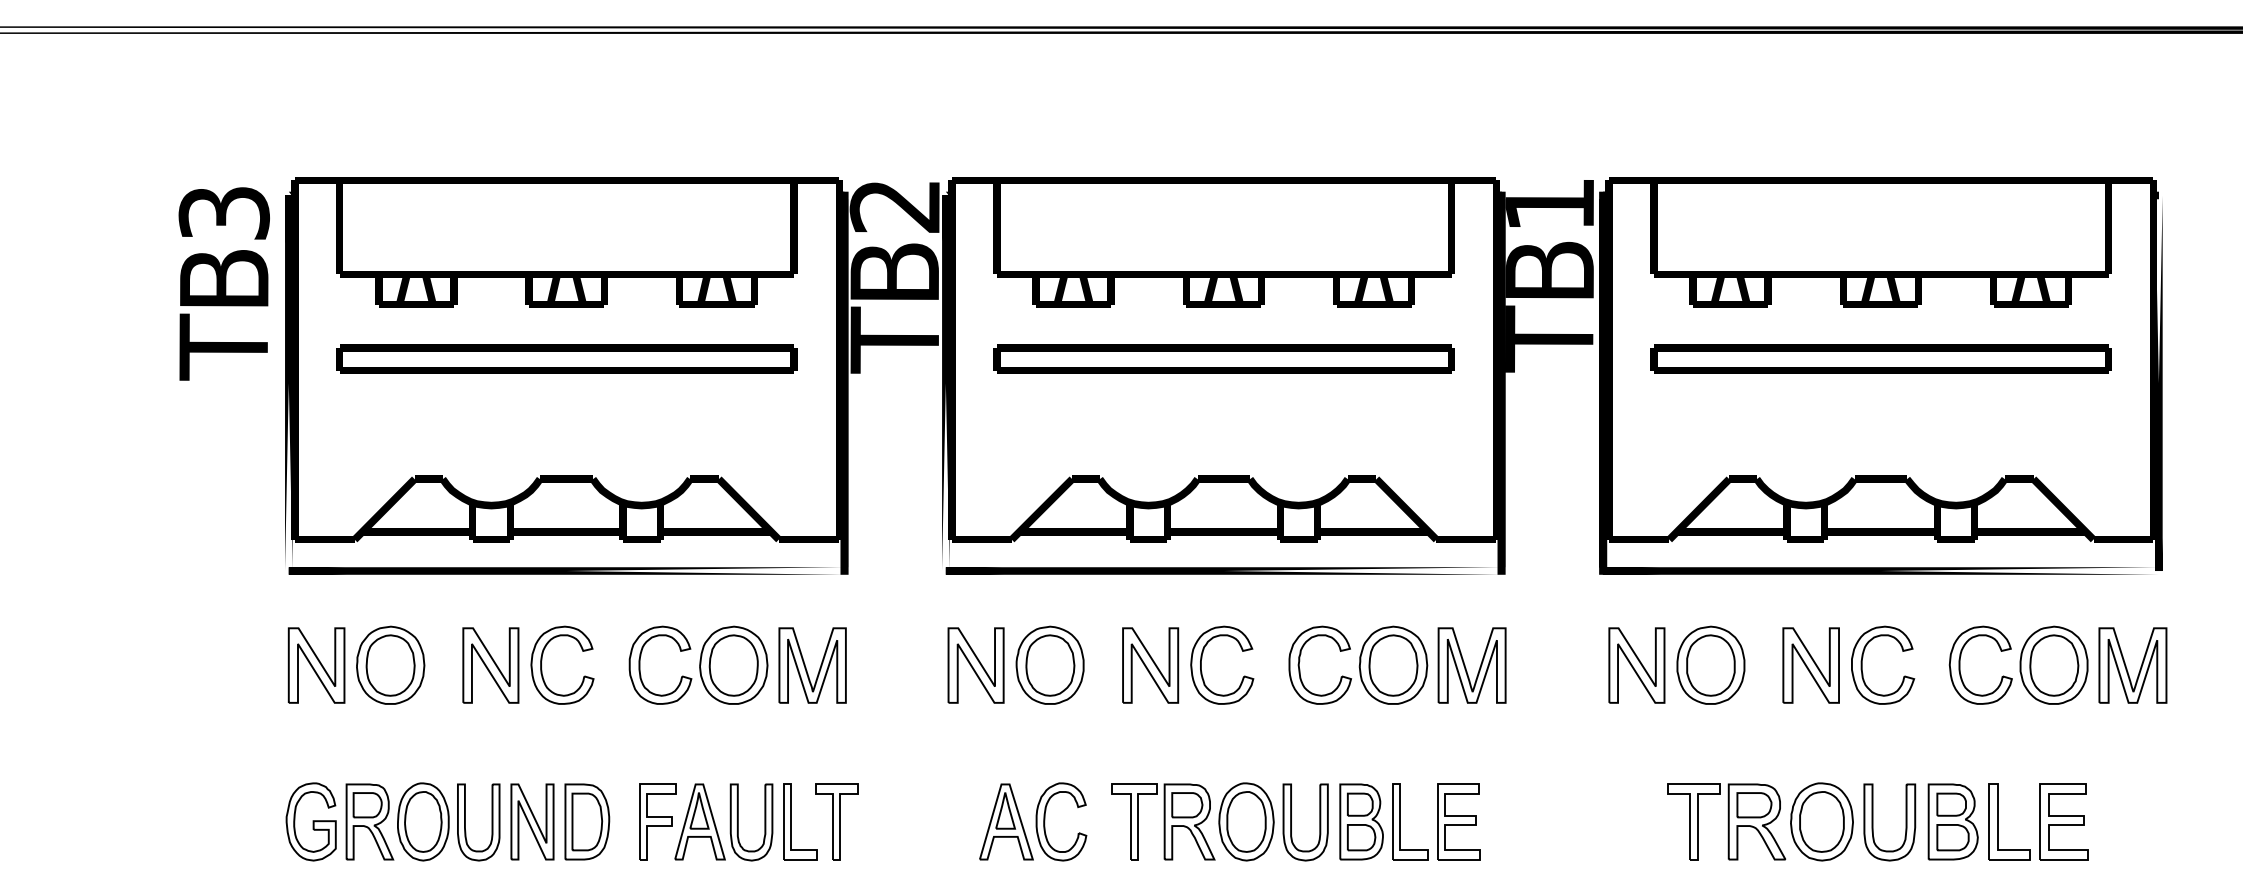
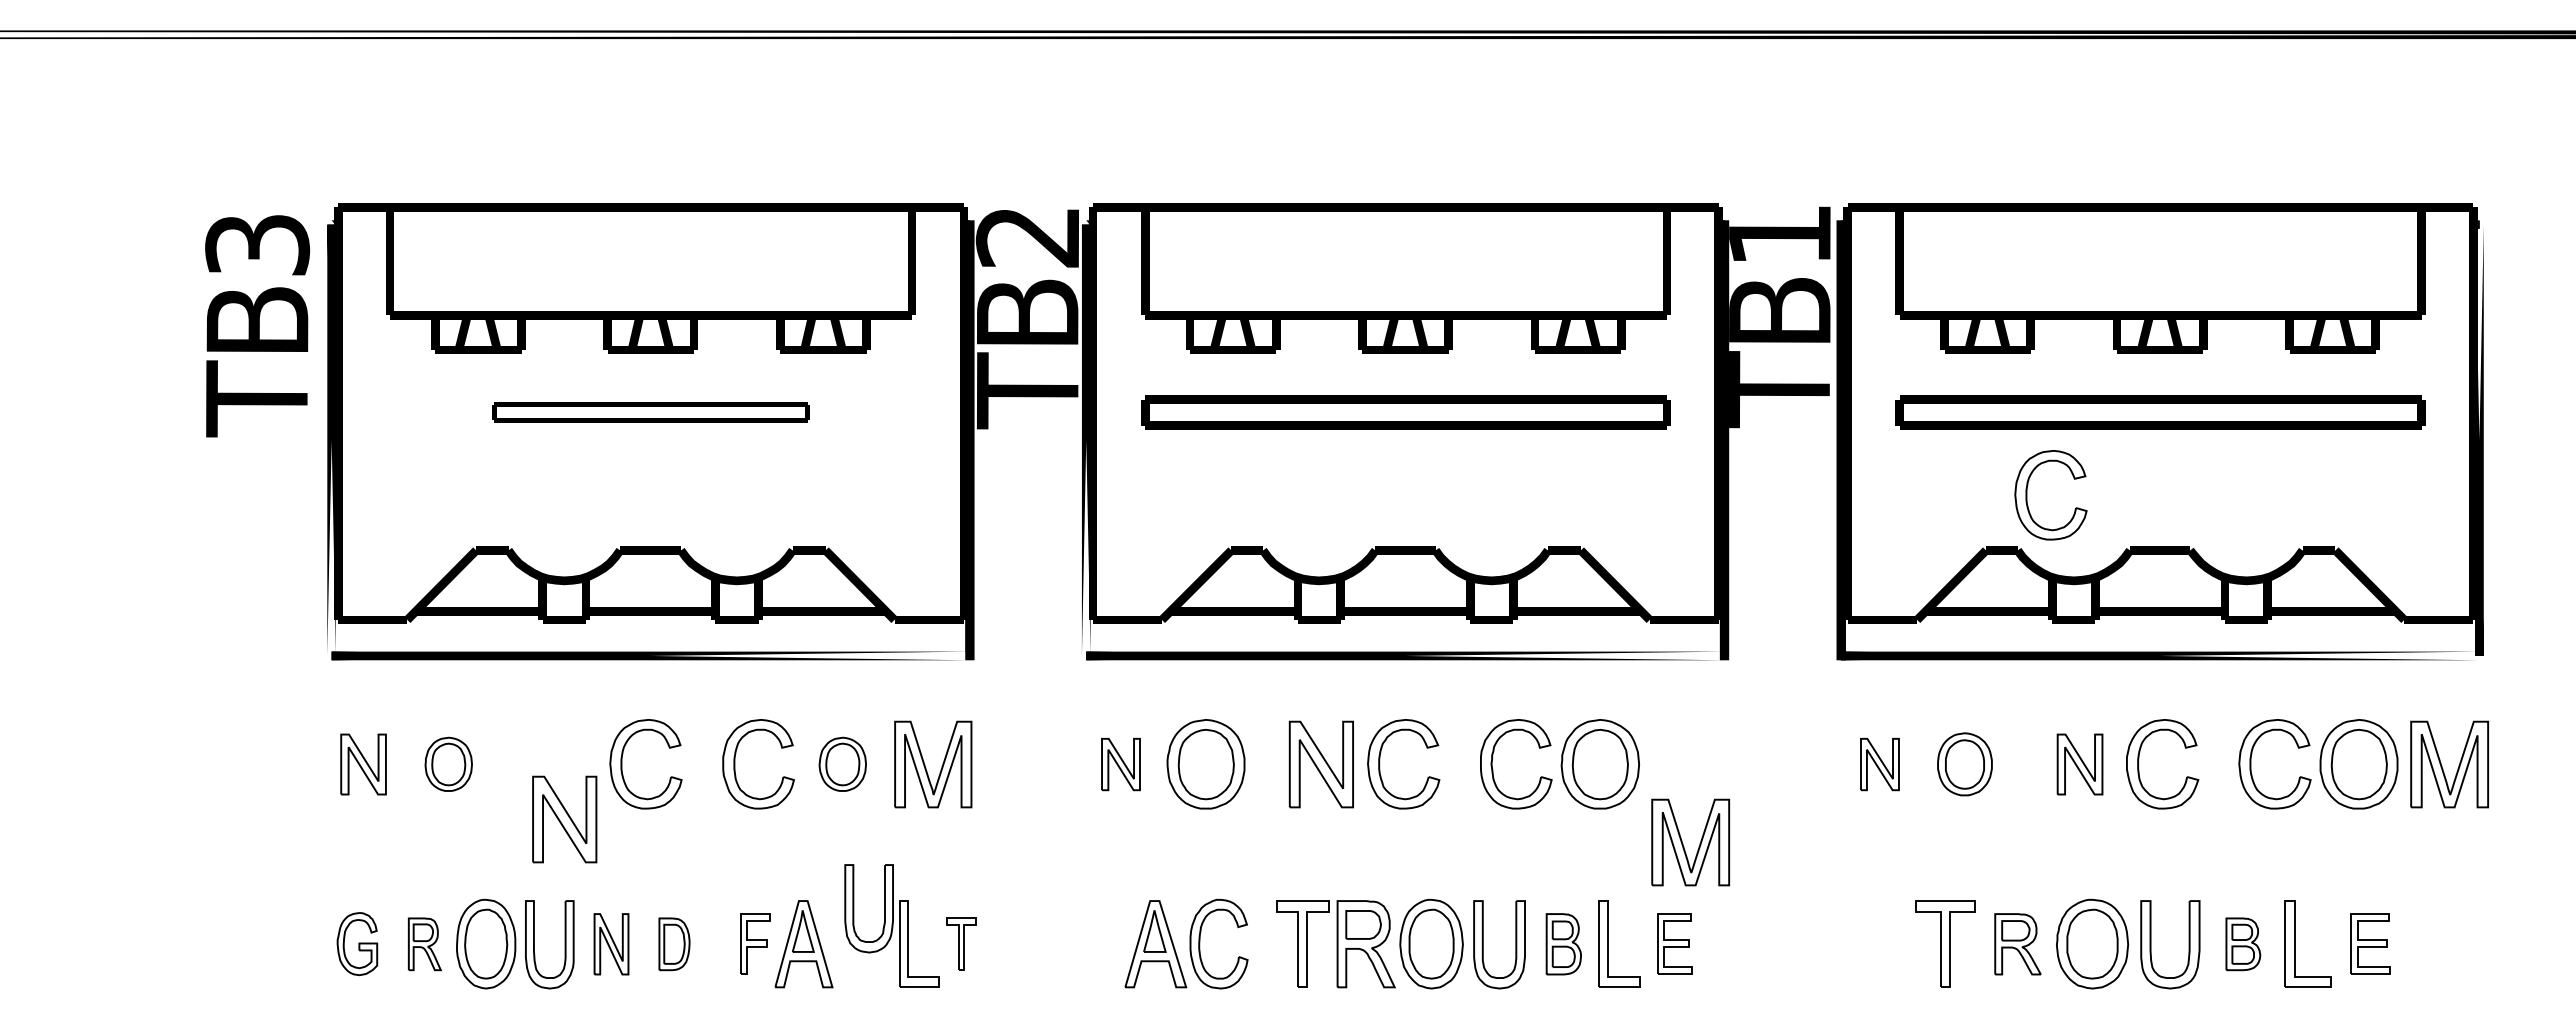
part: (566, 359) -> (650, 412), size x0.6
part: (1765, 431) -> (2027, 495), added
part: (316, 665) -> (363, 764), size x0.7
part: (390, 665) -> (448, 764), size x0.6
part: (490, 665) -> (564, 819), moved
part: (733, 665) -> (842, 764), size x0.6
part: (975, 665) -> (1120, 764), size x0.6
part: (1636, 665) -> (1879, 764), size x0.6
part: (1710, 665) -> (1964, 764), size x0.7
part: (1810, 665) -> (2079, 764), size x0.7
part: (1465, 666) -> (1683, 843), moved
part: (311, 821) -> (357, 943), size x0.7
part: (657, 821) -> (755, 943), size x0.7
part: (837, 821) -> (961, 943), size x0.6
part: (1458, 821) -> (1674, 943), size x0.7
part: (2064, 821) -> (2370, 943), size x0.7
part: (369, 822) -> (424, 944), size x0.6
part: (532, 822) -> (611, 944), size x0.7
part: (587, 822) -> (674, 944), size x0.6
part: (738, 822) -> (854, 908), moved
part: (1361, 822) -> (1563, 944), size x0.7
part: (1756, 822) -> (2017, 944), size x0.7
part: (1953, 822) -> (2243, 944), size x0.6

